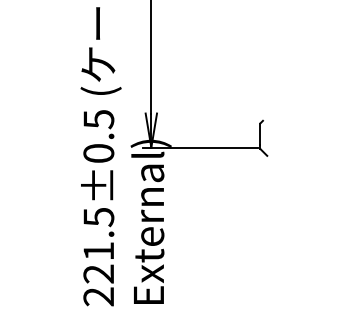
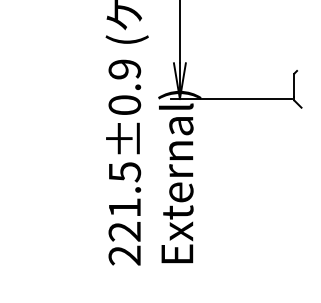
text: (98, 119) -> (124, 69), 221.5±0.5 -> 221.5±0.9

